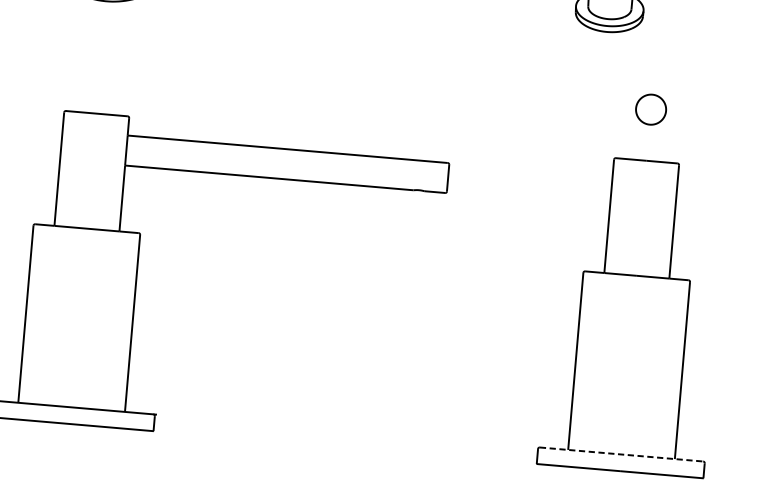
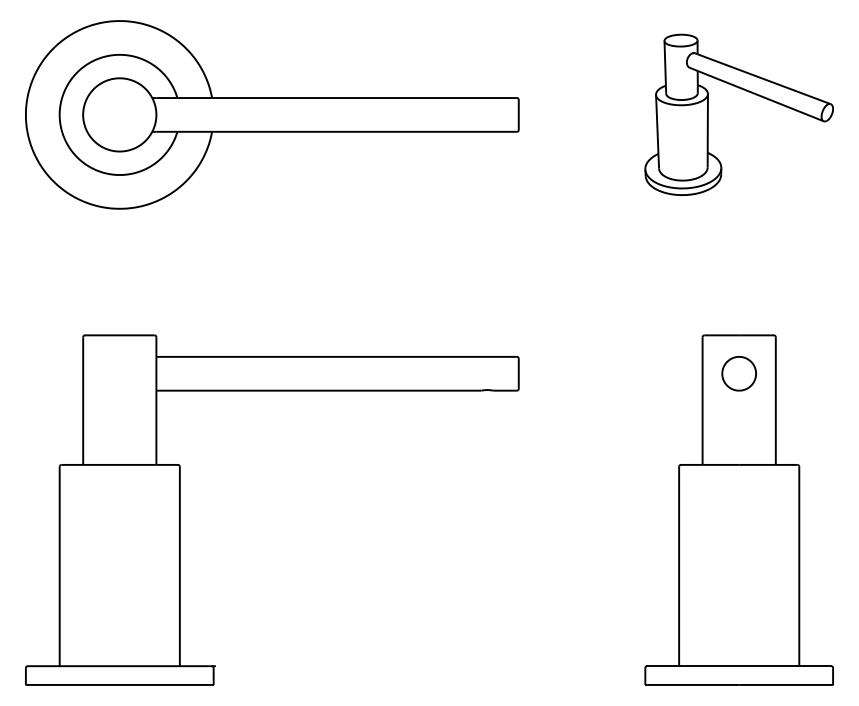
part: (650, 109) -> (738, 373), moved
line: (621, 454) -> (739, 666), dashed -> solid

